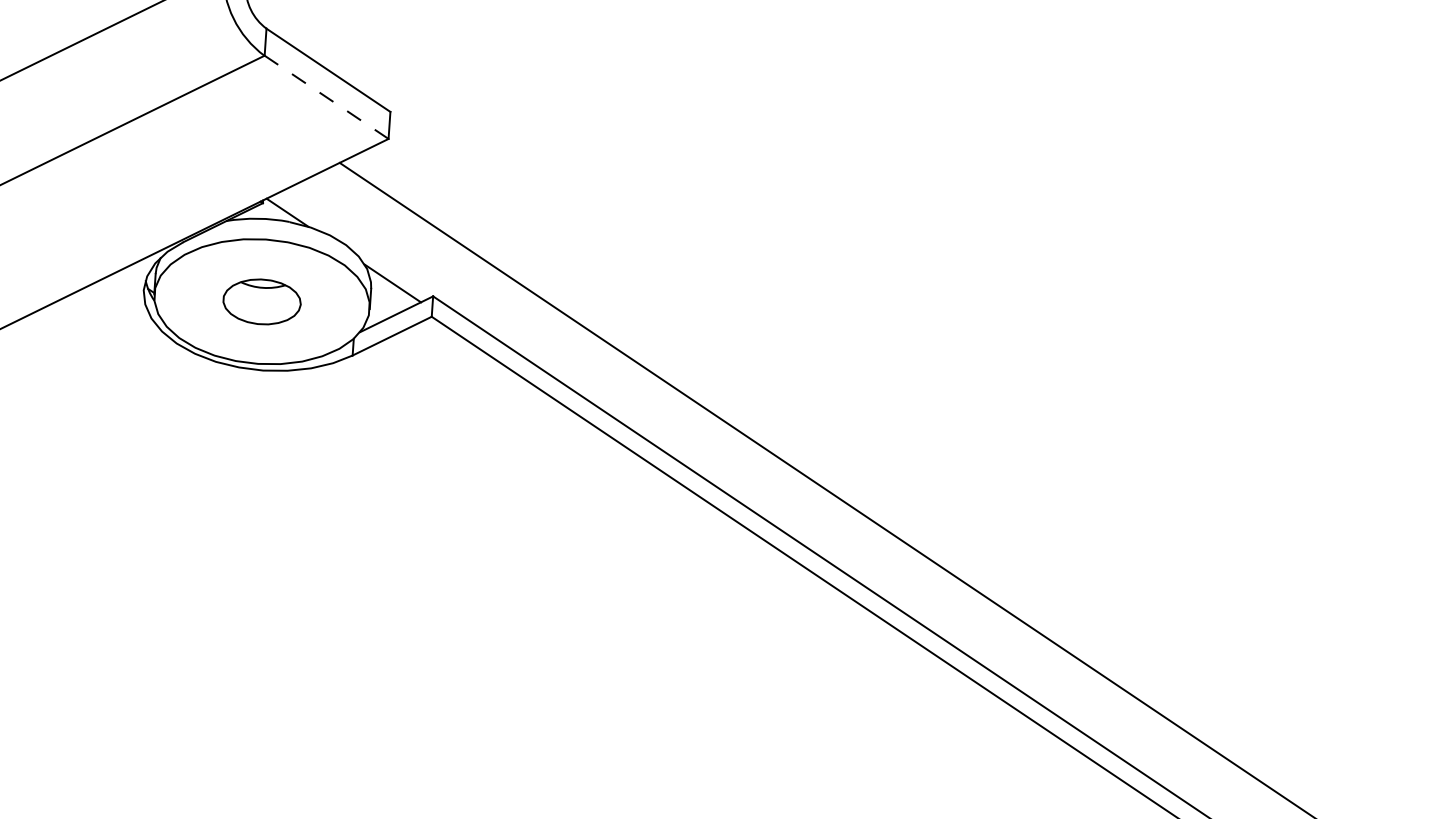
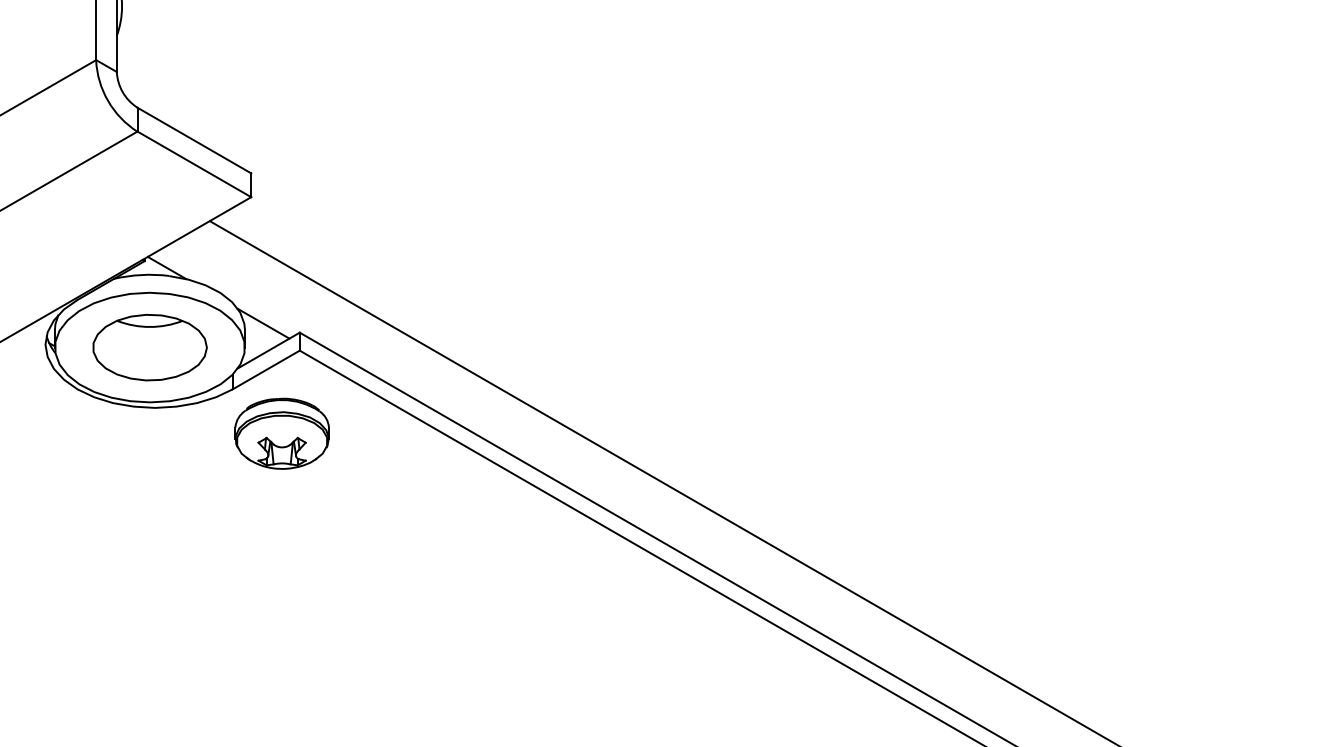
line: (326, 97) -> (194, 164), dashed -> solid
part: (261, 301) -> (149, 347), size x1.67
part: (404, 409) -> (281, 433), added

